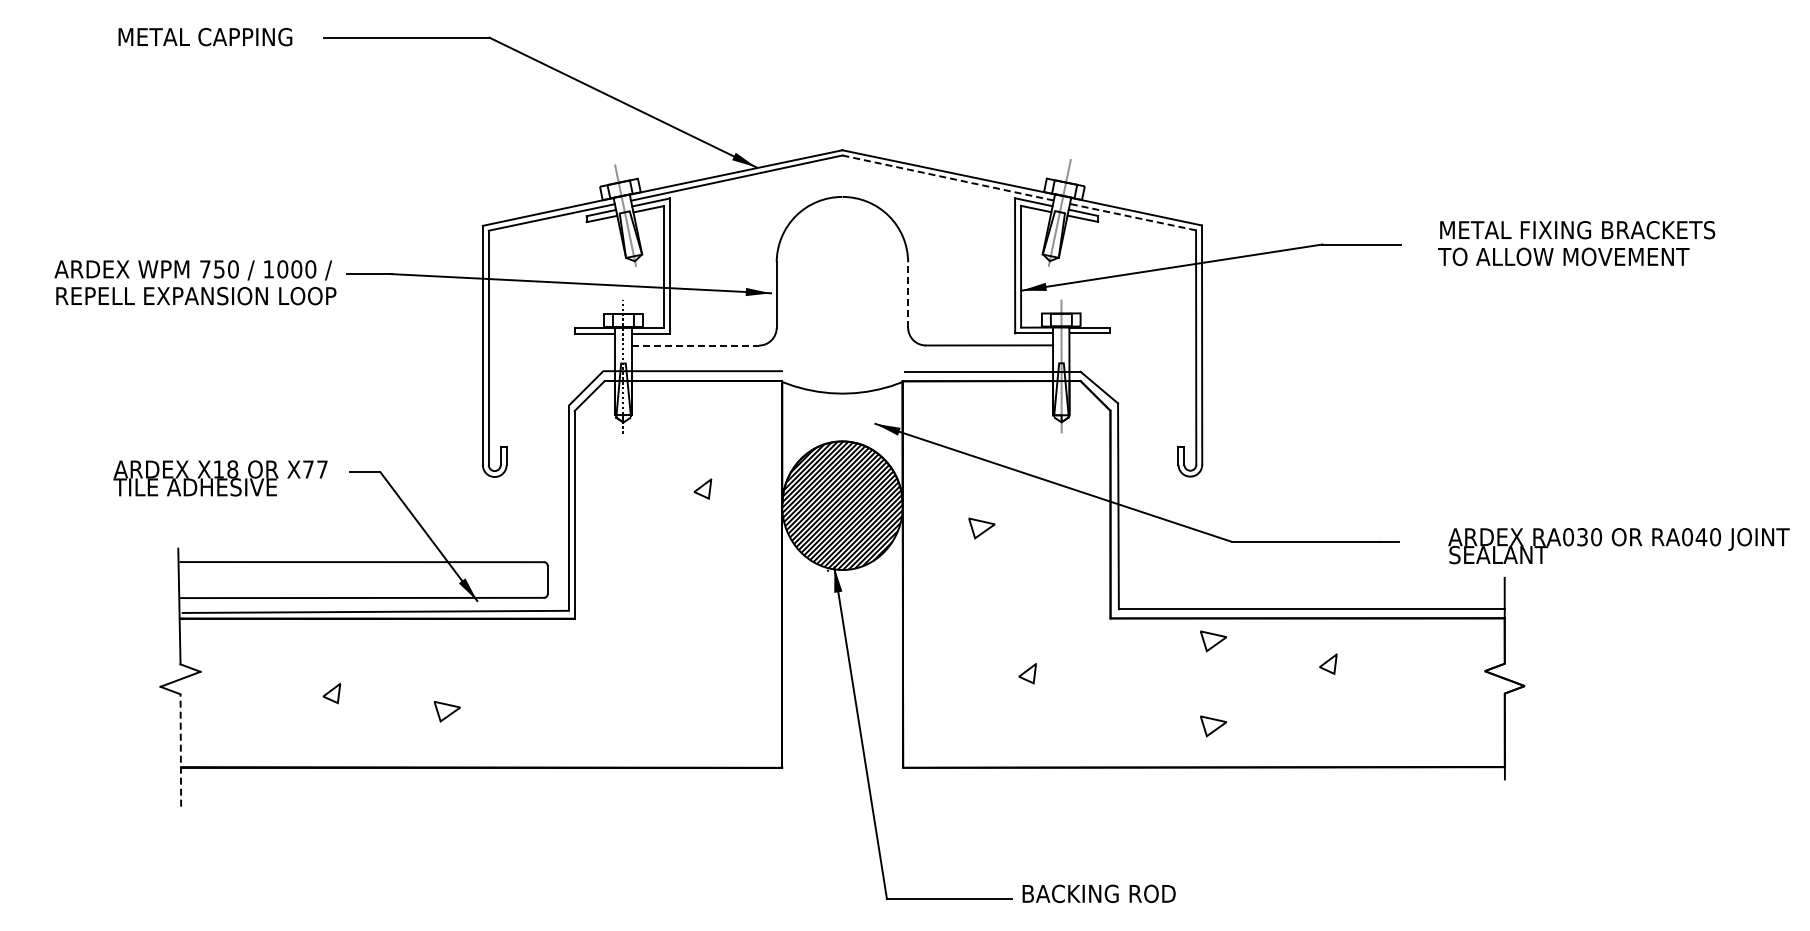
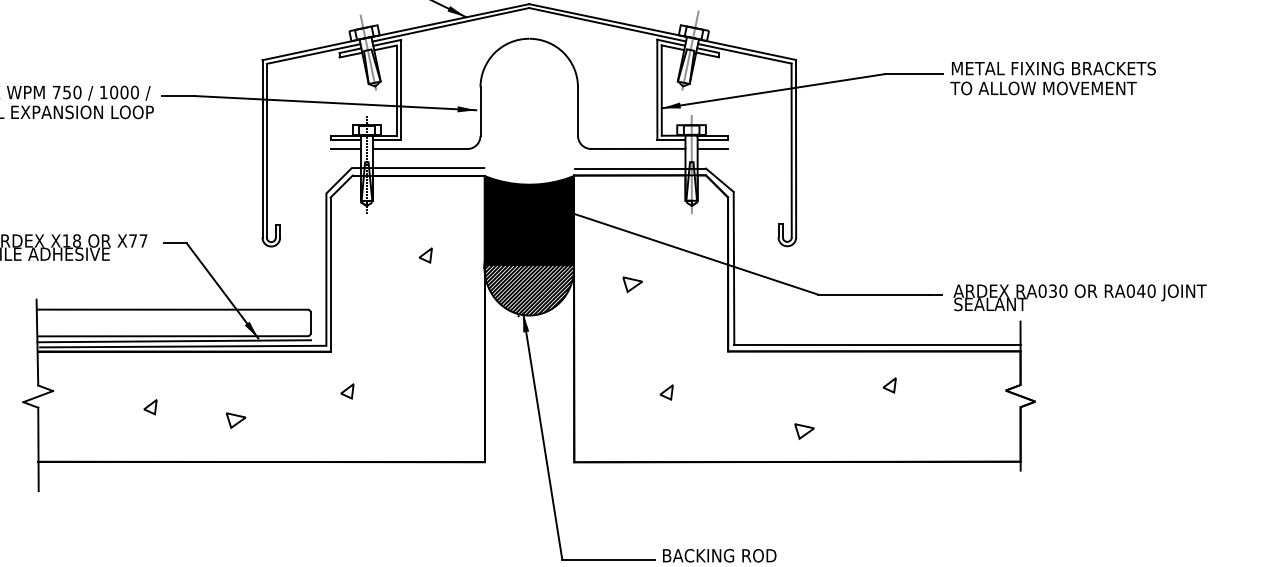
line: (947, 177) -> (607, 24), dashed -> solid
line: (1132, 217) -> (744, 54), dashed -> solid
text: (1576, 243) -> (1053, 78), moved
line: (908, 294) -> (578, 111), dashed -> solid
line: (595, 345) -> (346, 148), added
line: (695, 345) -> (420, 148), dashed -> solid
line: (1089, 345) -> (712, 148), added
fill: (842, 442) -> (529, 220), added
text: (1618, 546) -> (1079, 298), moved
line: (363, 604) -> (173, 341), added
line: (1215, 643) -> (805, 370), removed
line: (596, 670) -> (346, 390), added
line: (180, 750) -> (38, 449), dashed -> solid

